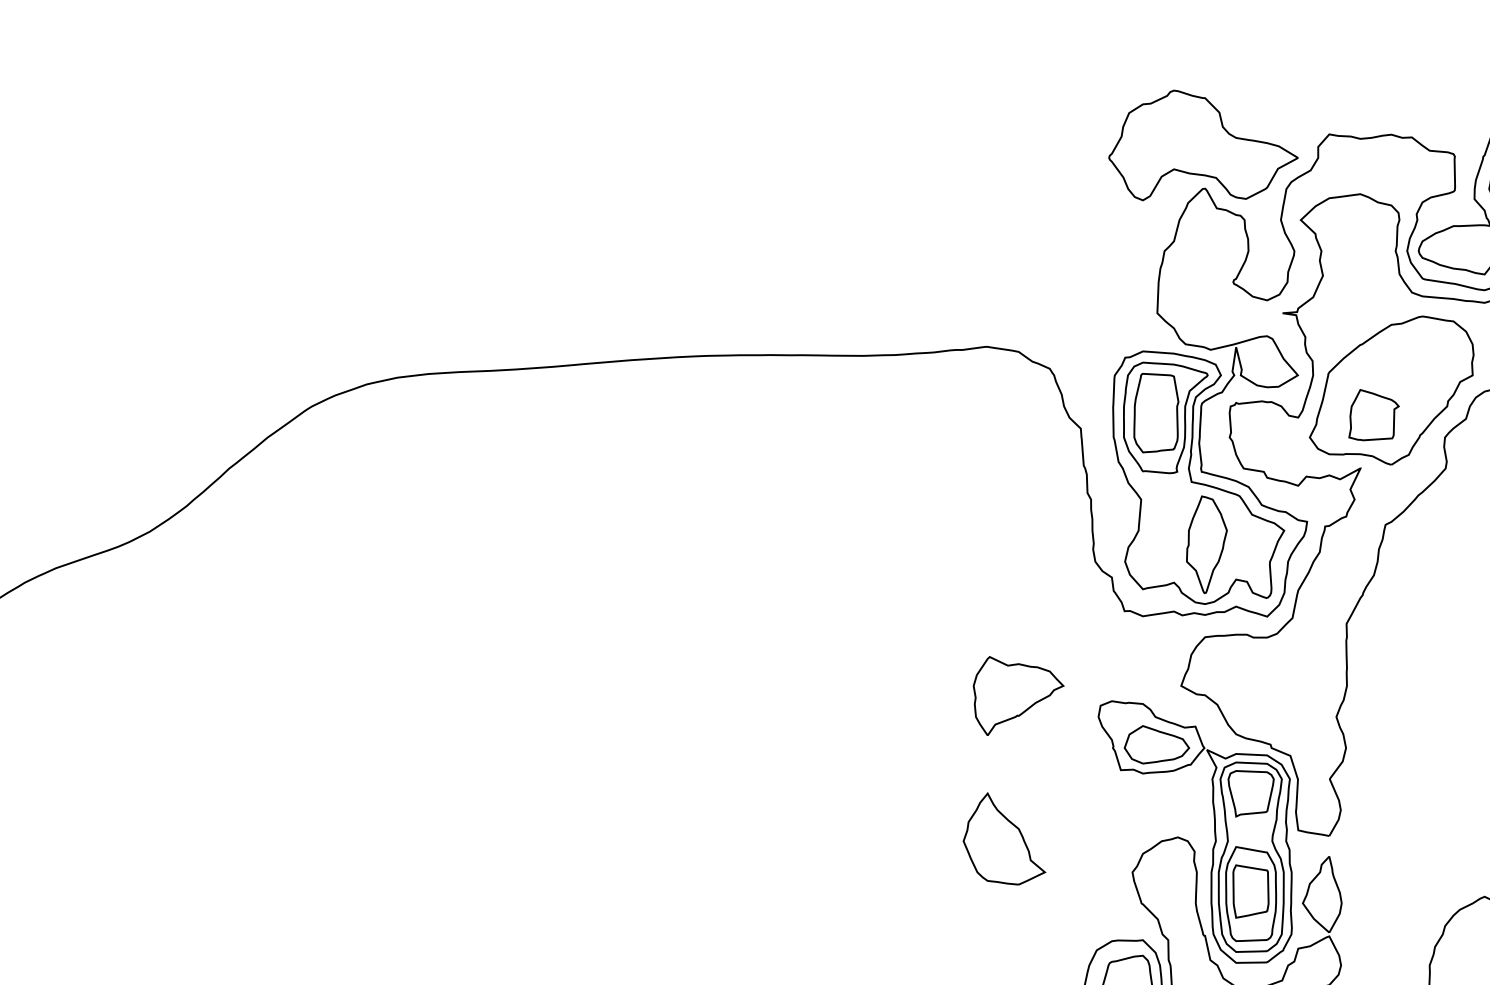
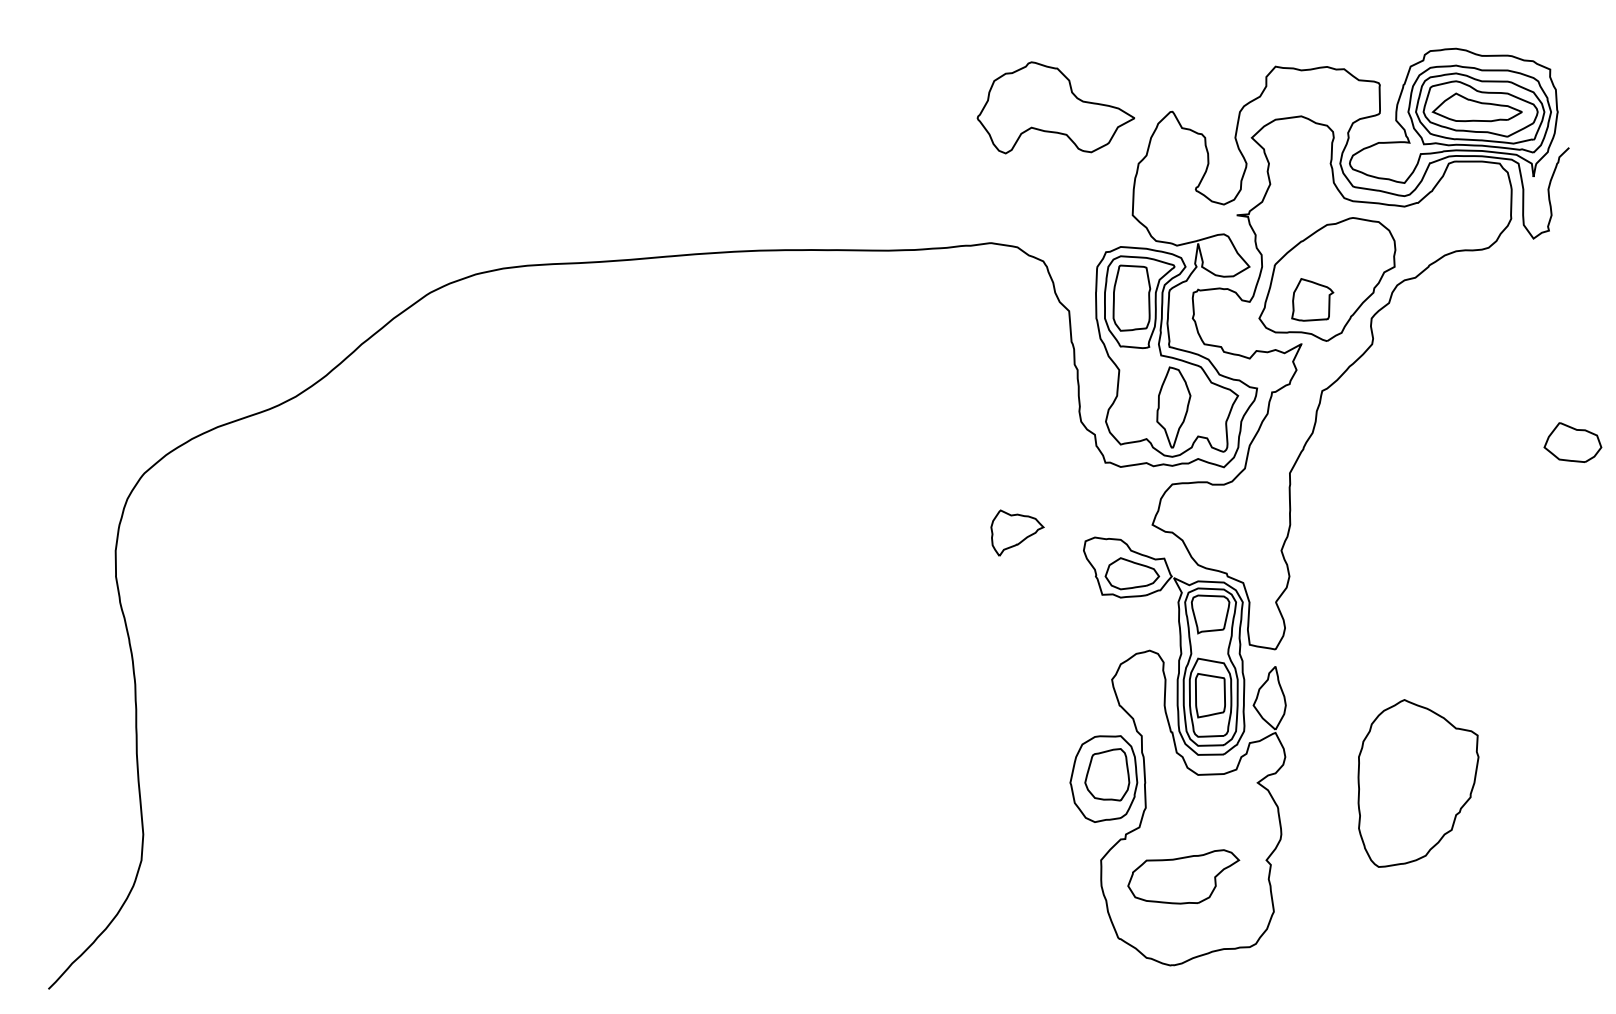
part: (1202, 145) -> (1055, 107), moved
part: (1018, 695) -> (1017, 532), size x0.7
part: (1004, 838) -> (1005, 651), removed

